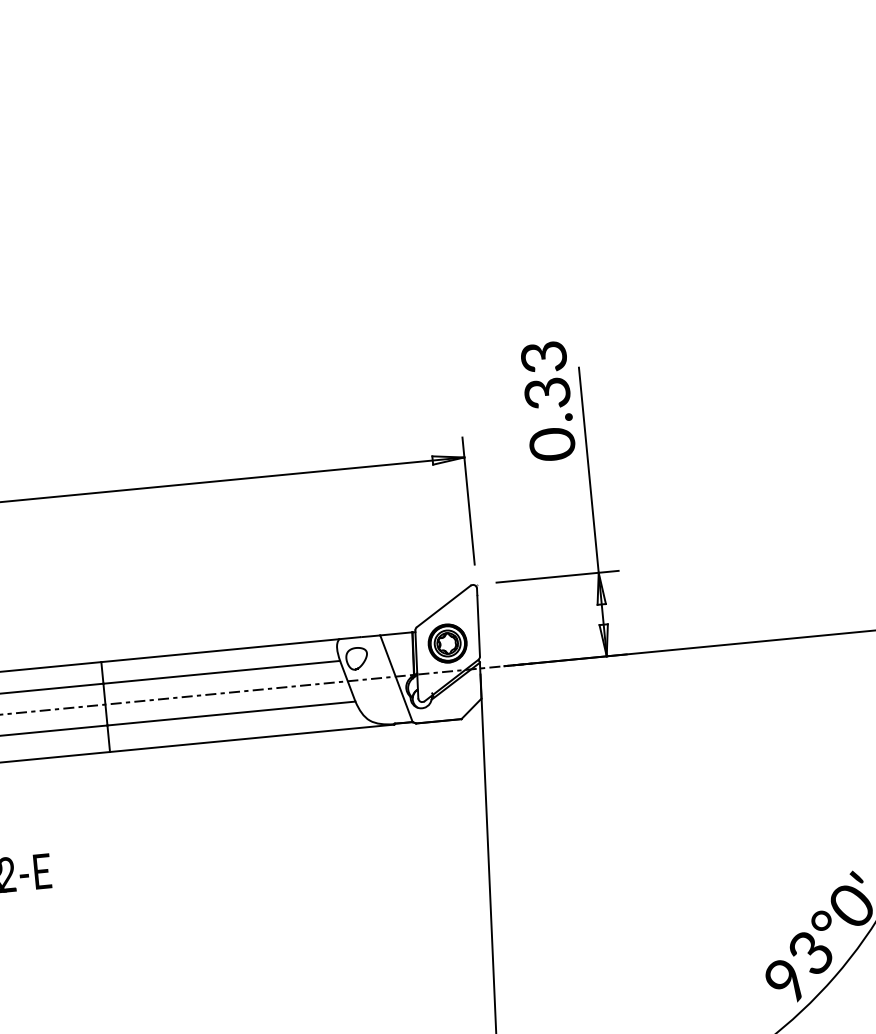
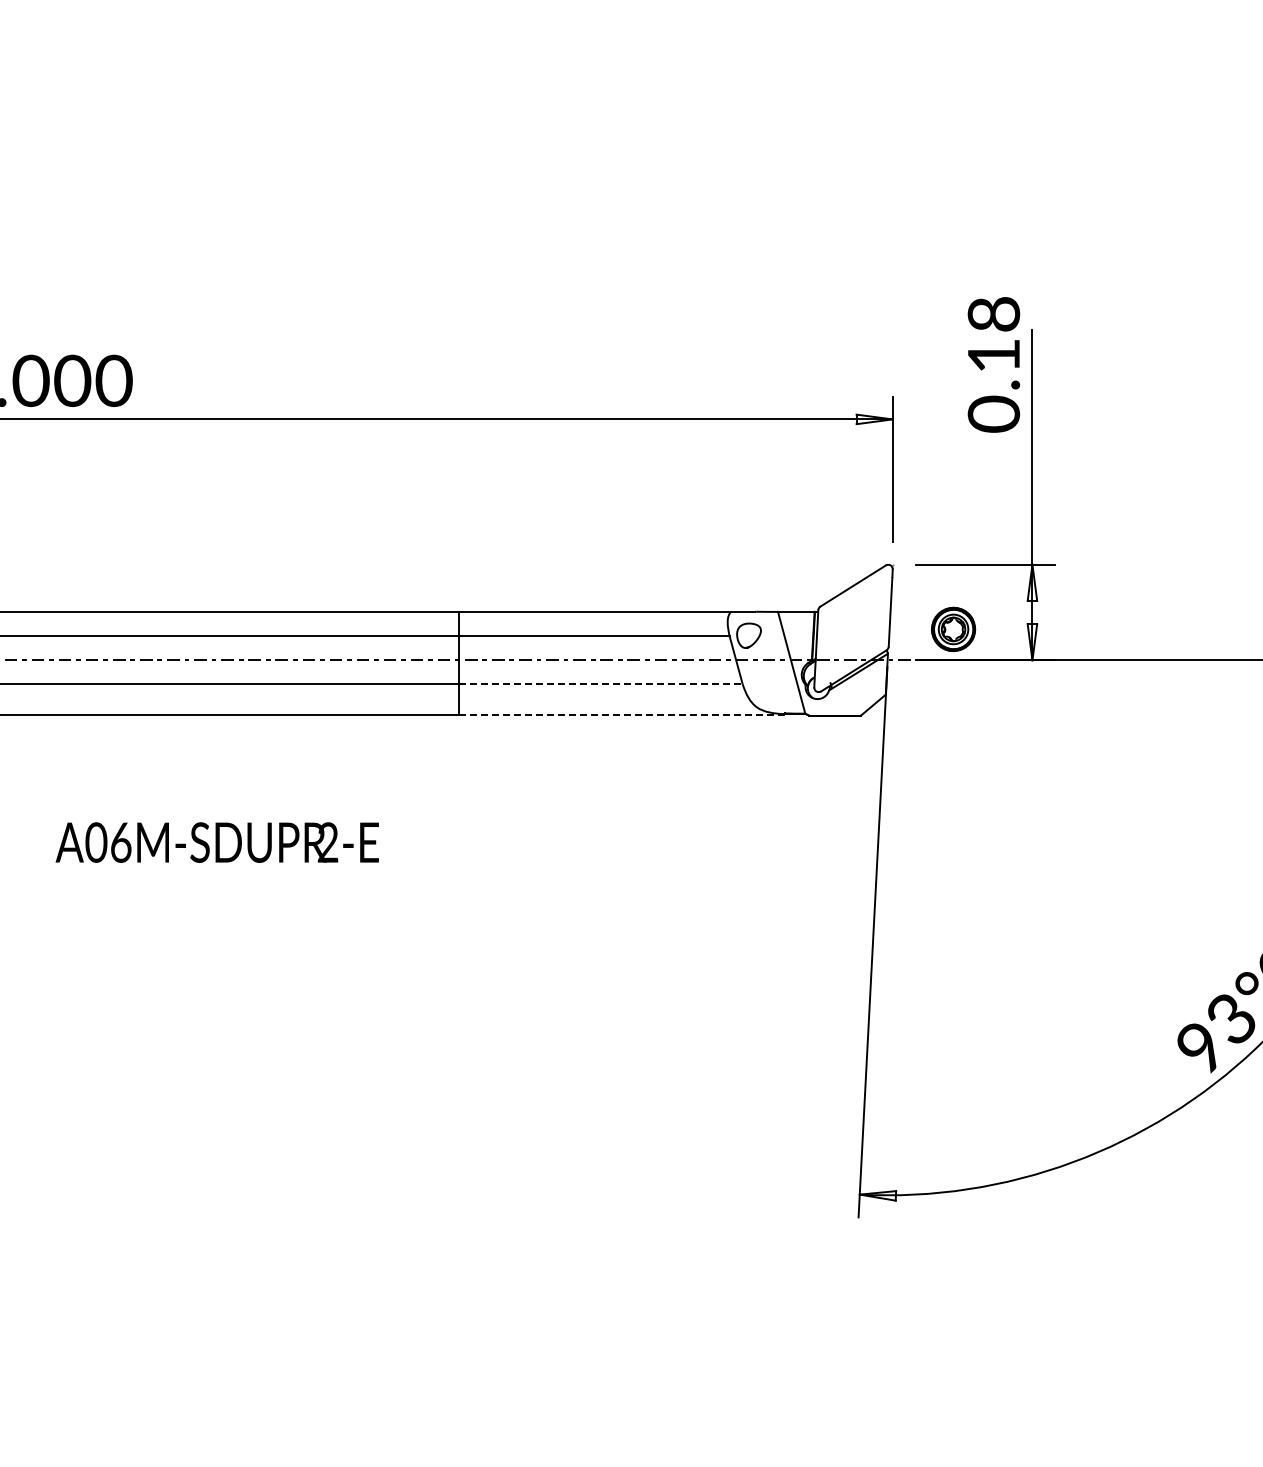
text: (545, 375) -> (993, 335), 0.33 -> 0.18
part: (447, 643) -> (953, 629), moved
line: (231, 713) -> (600, 684), solid -> dashed
line: (252, 738) -> (621, 714), solid -> dashed

